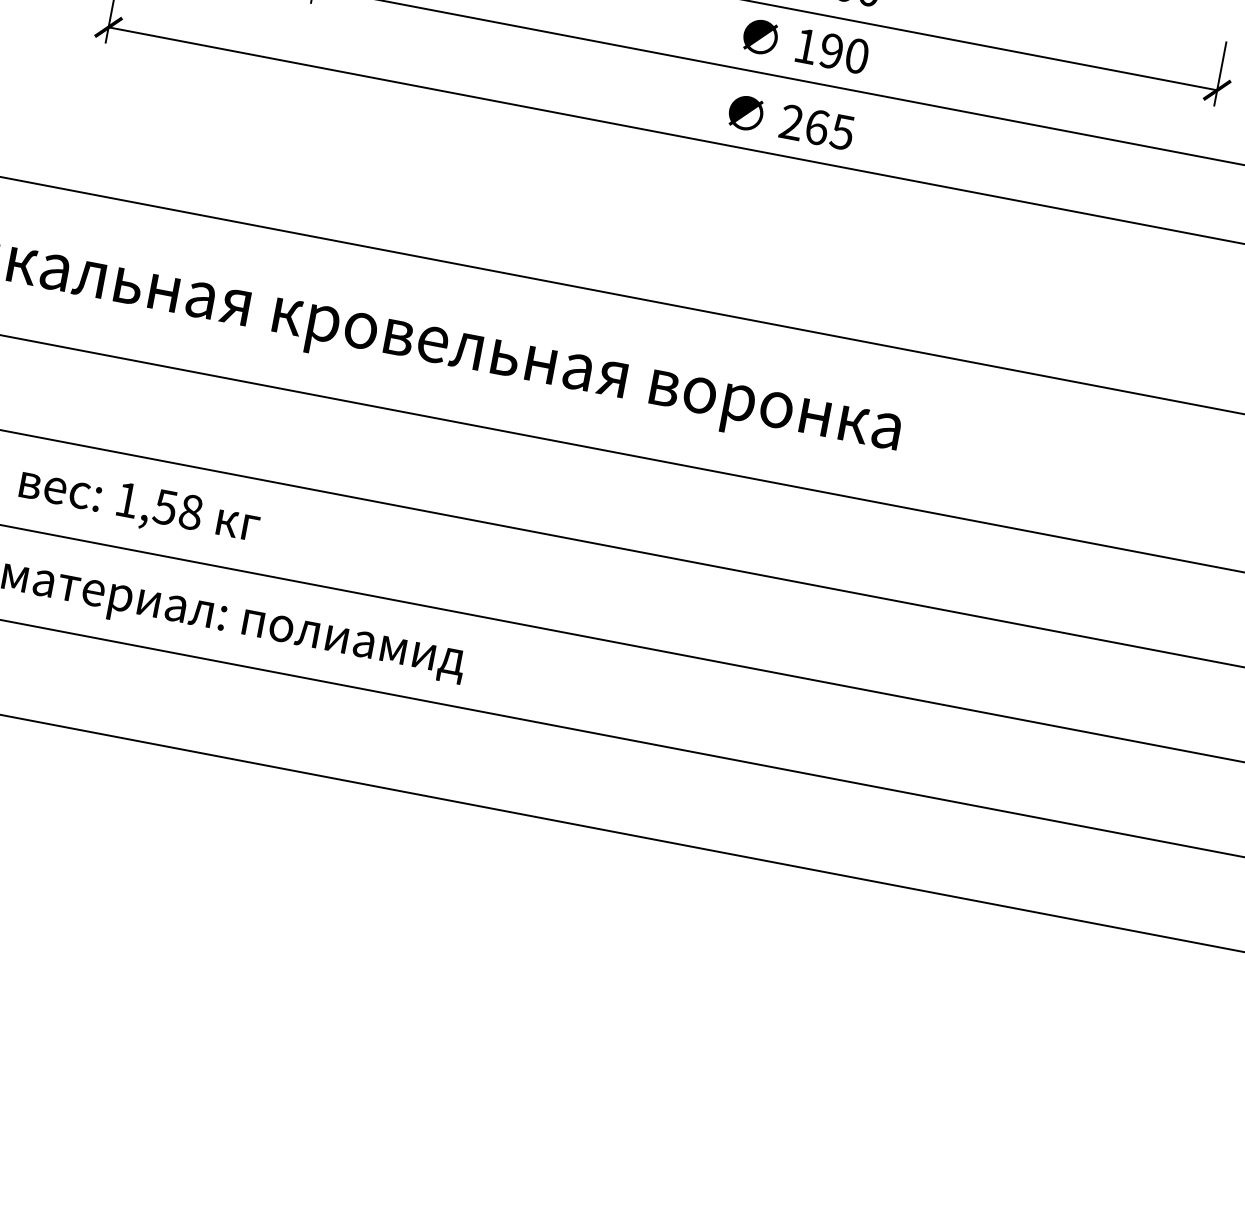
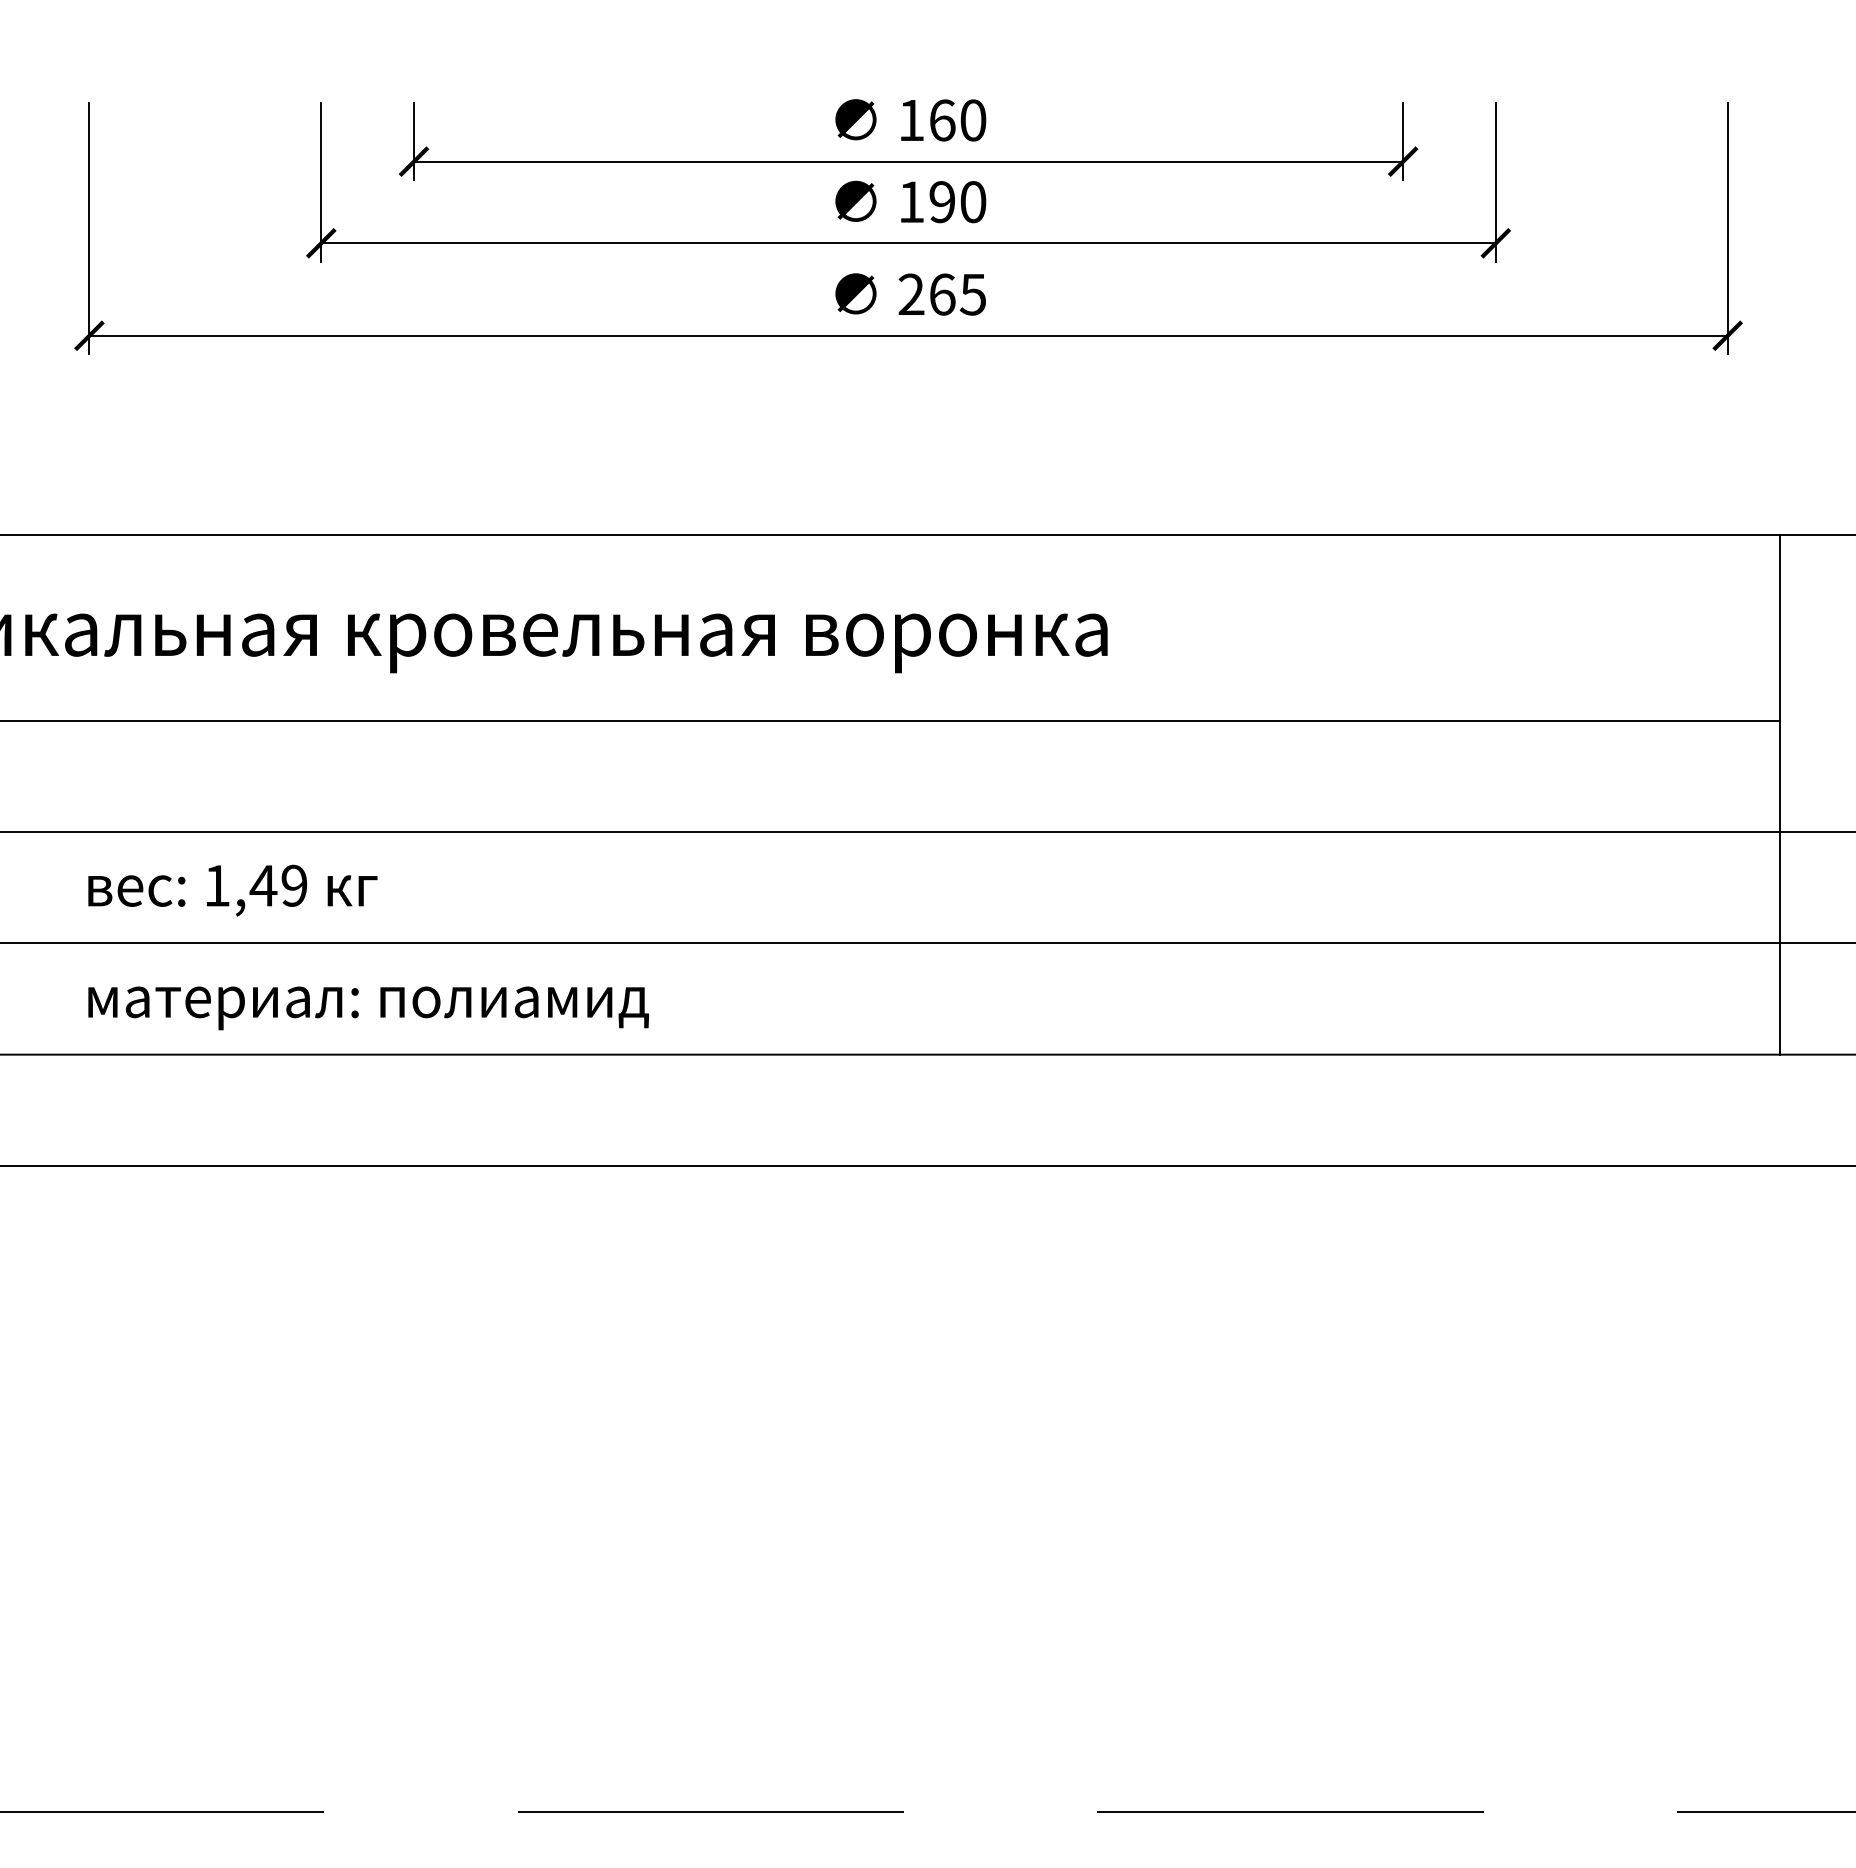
text: (177, 509) -> (278, 885), 1,58 -> 1,49

